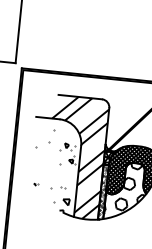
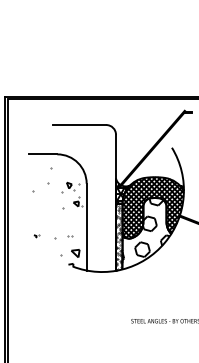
hatch: (76, 157) -> (82, 198), removed

